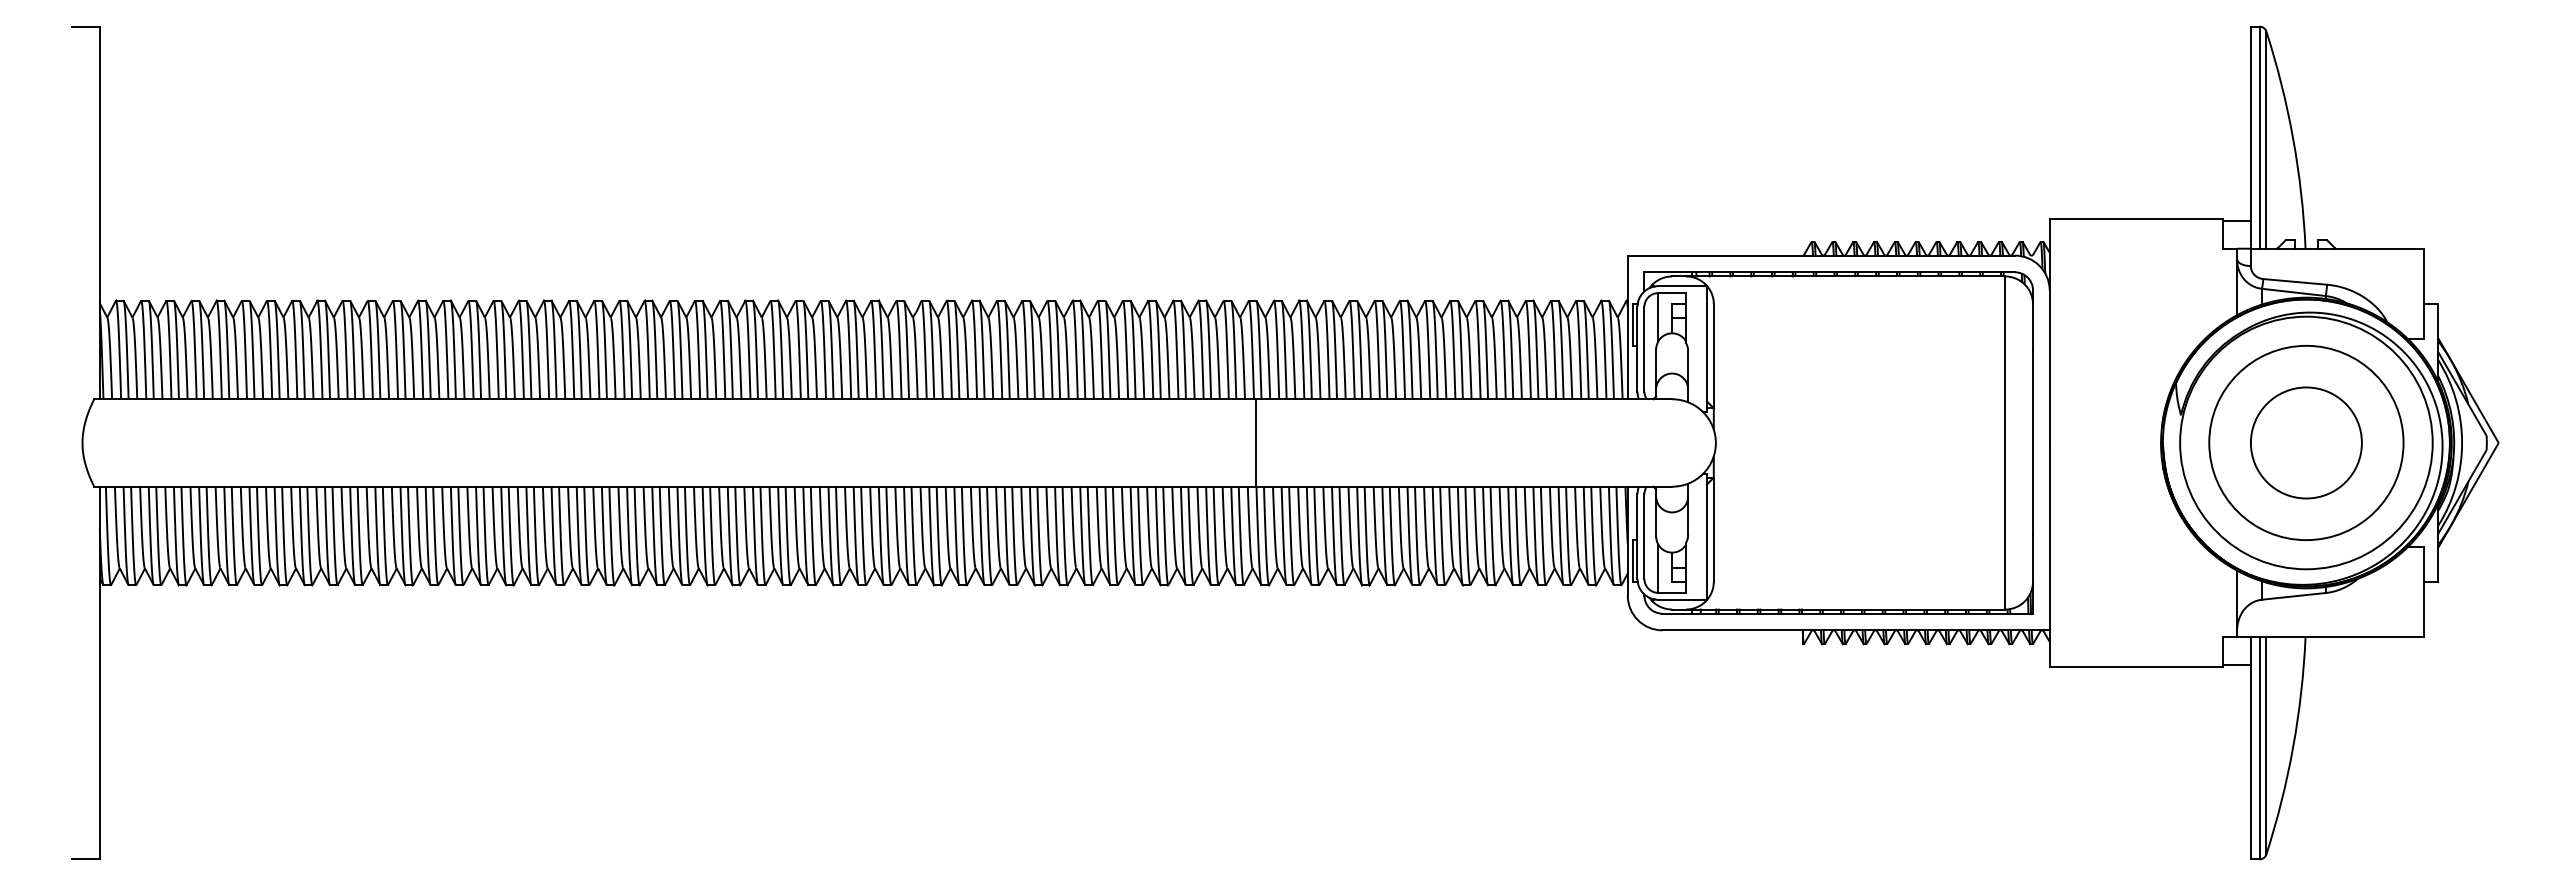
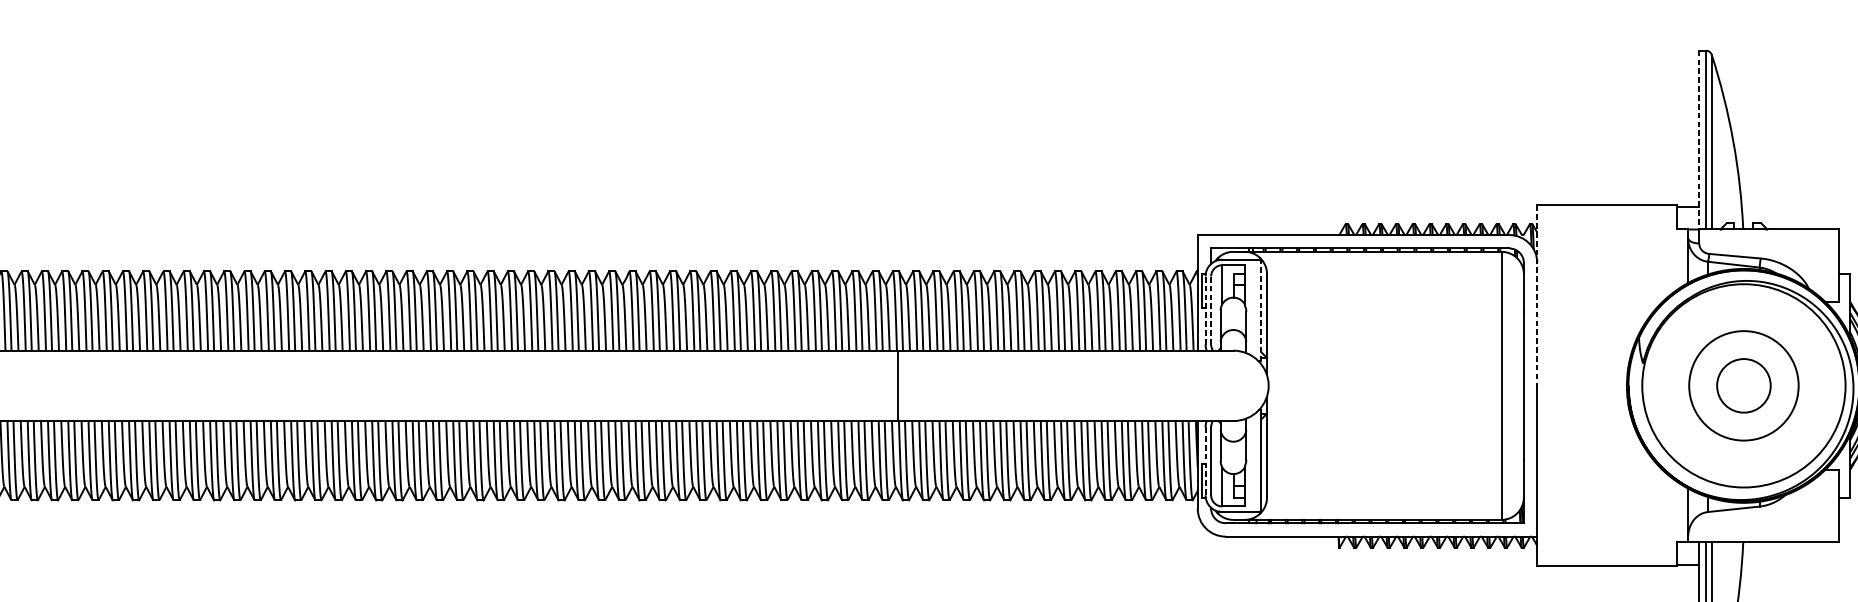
line: (2250, 138) -> (1698, 140), solid -> dashed
line: (2049, 331) -> (1537, 296), solid -> dashed
line: (1637, 348) -> (1205, 309), solid -> dashed
line: (1644, 348) -> (1211, 309), solid -> dashed
line: (1706, 348) -> (1261, 309), solid -> dashed
circle: (2305, 442) -> (1743, 385), size x0.6
circle: (2306, 442) -> (1744, 385), size x0.7
line: (1637, 537) -> (1205, 461), solid -> dashed

